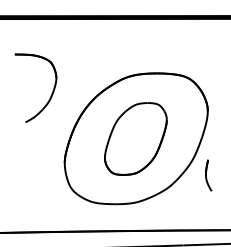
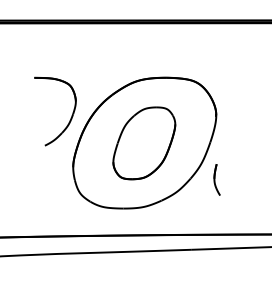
part: (52, 92) -> (71, 115), moved

